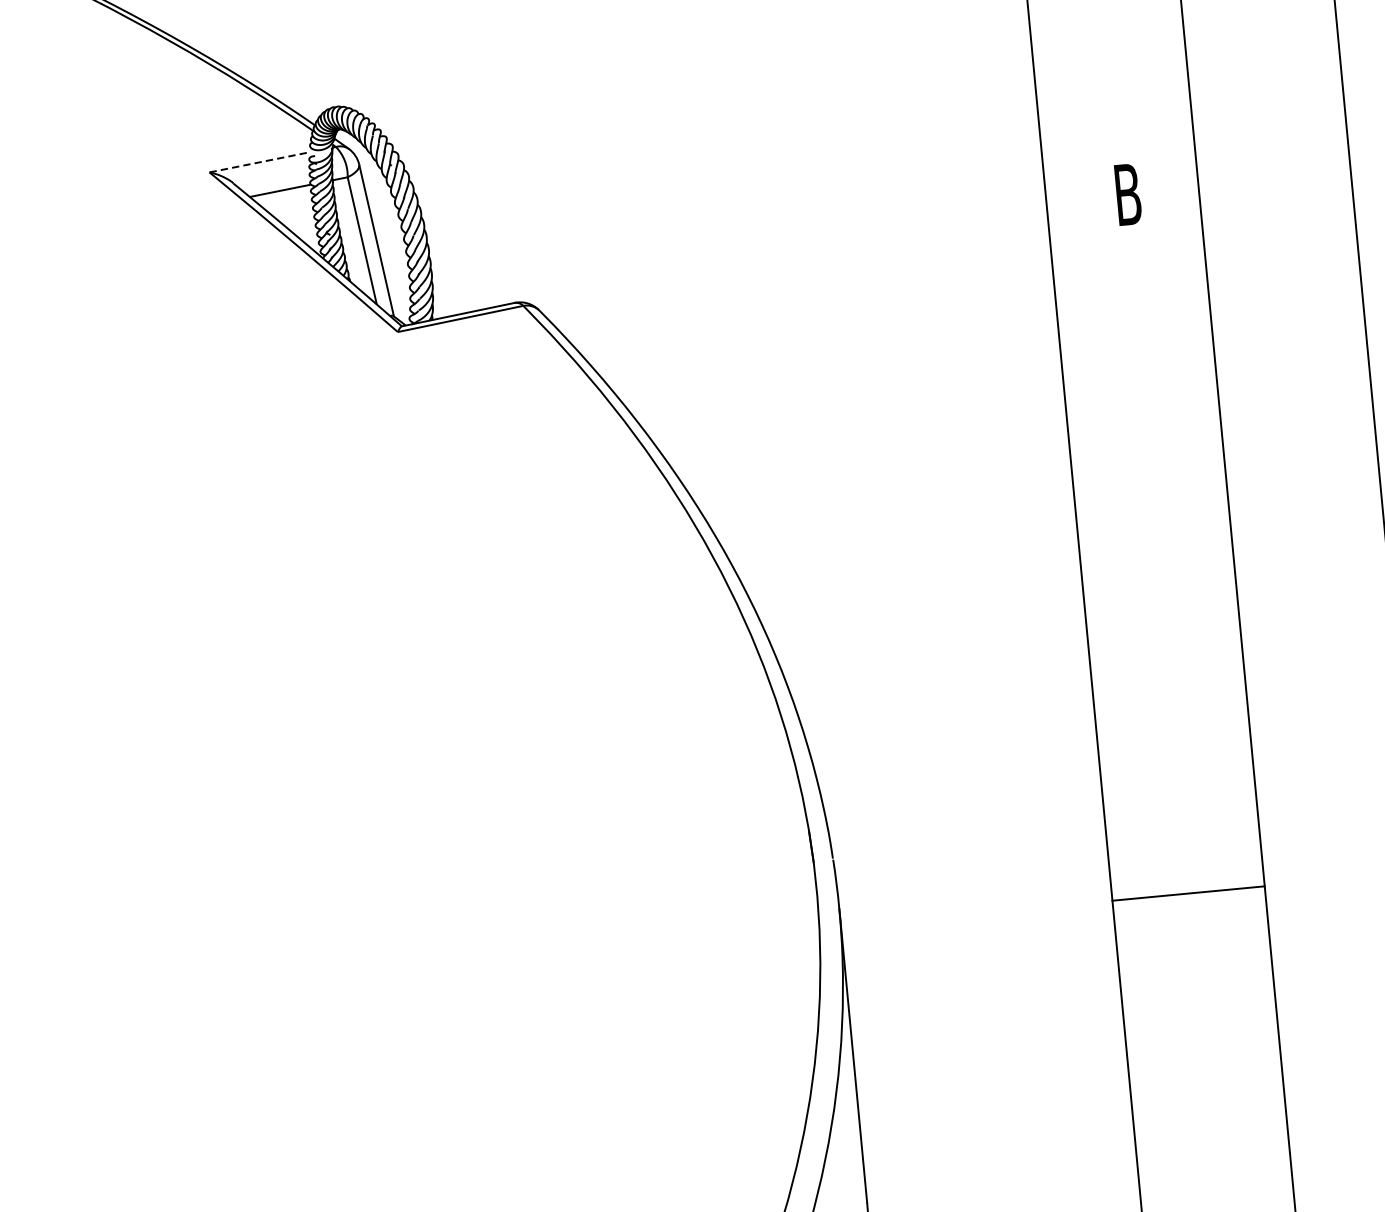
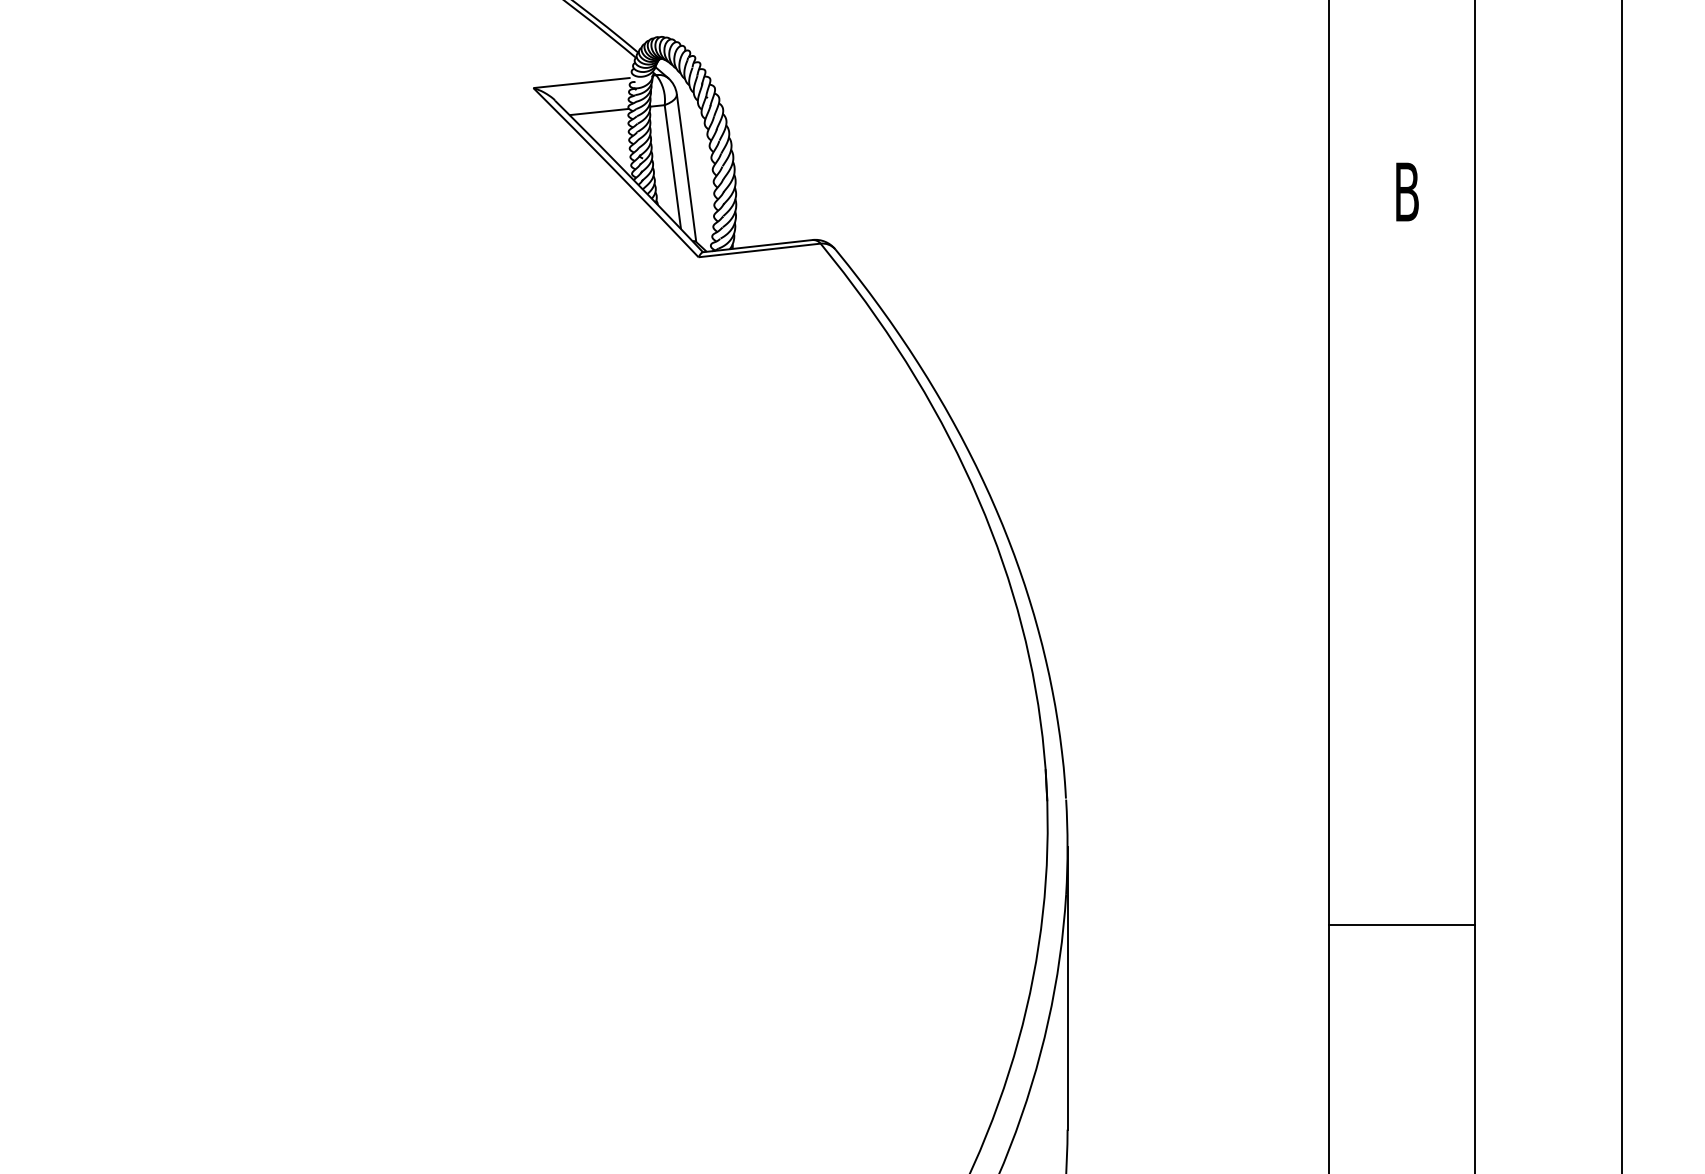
line: (260, 162) -> (582, 83), dashed -> solid
line: (1188, 893) -> (1401, 924), moved

